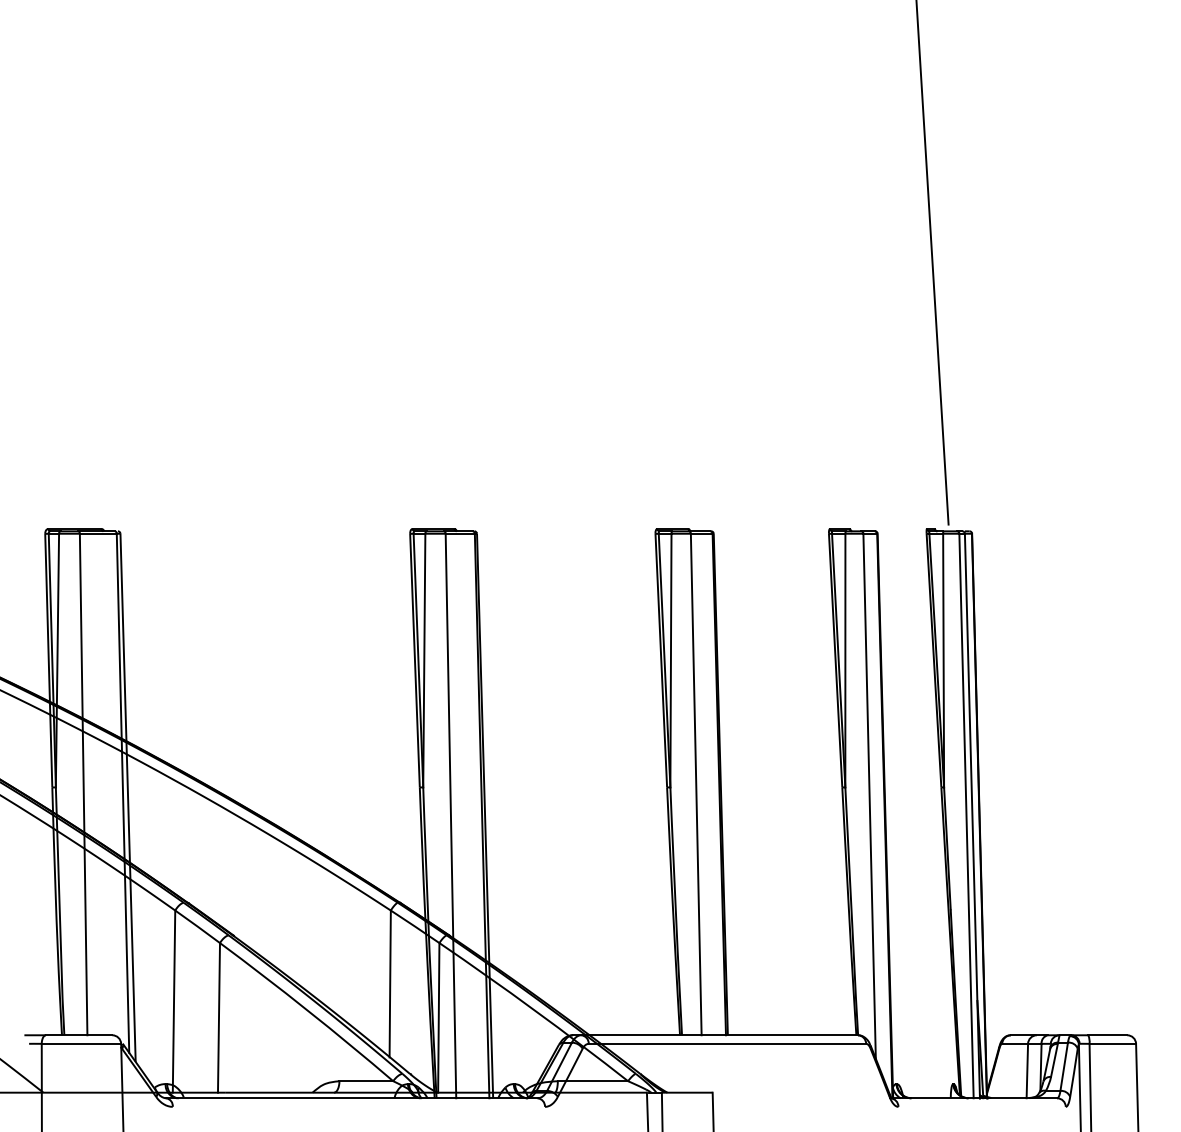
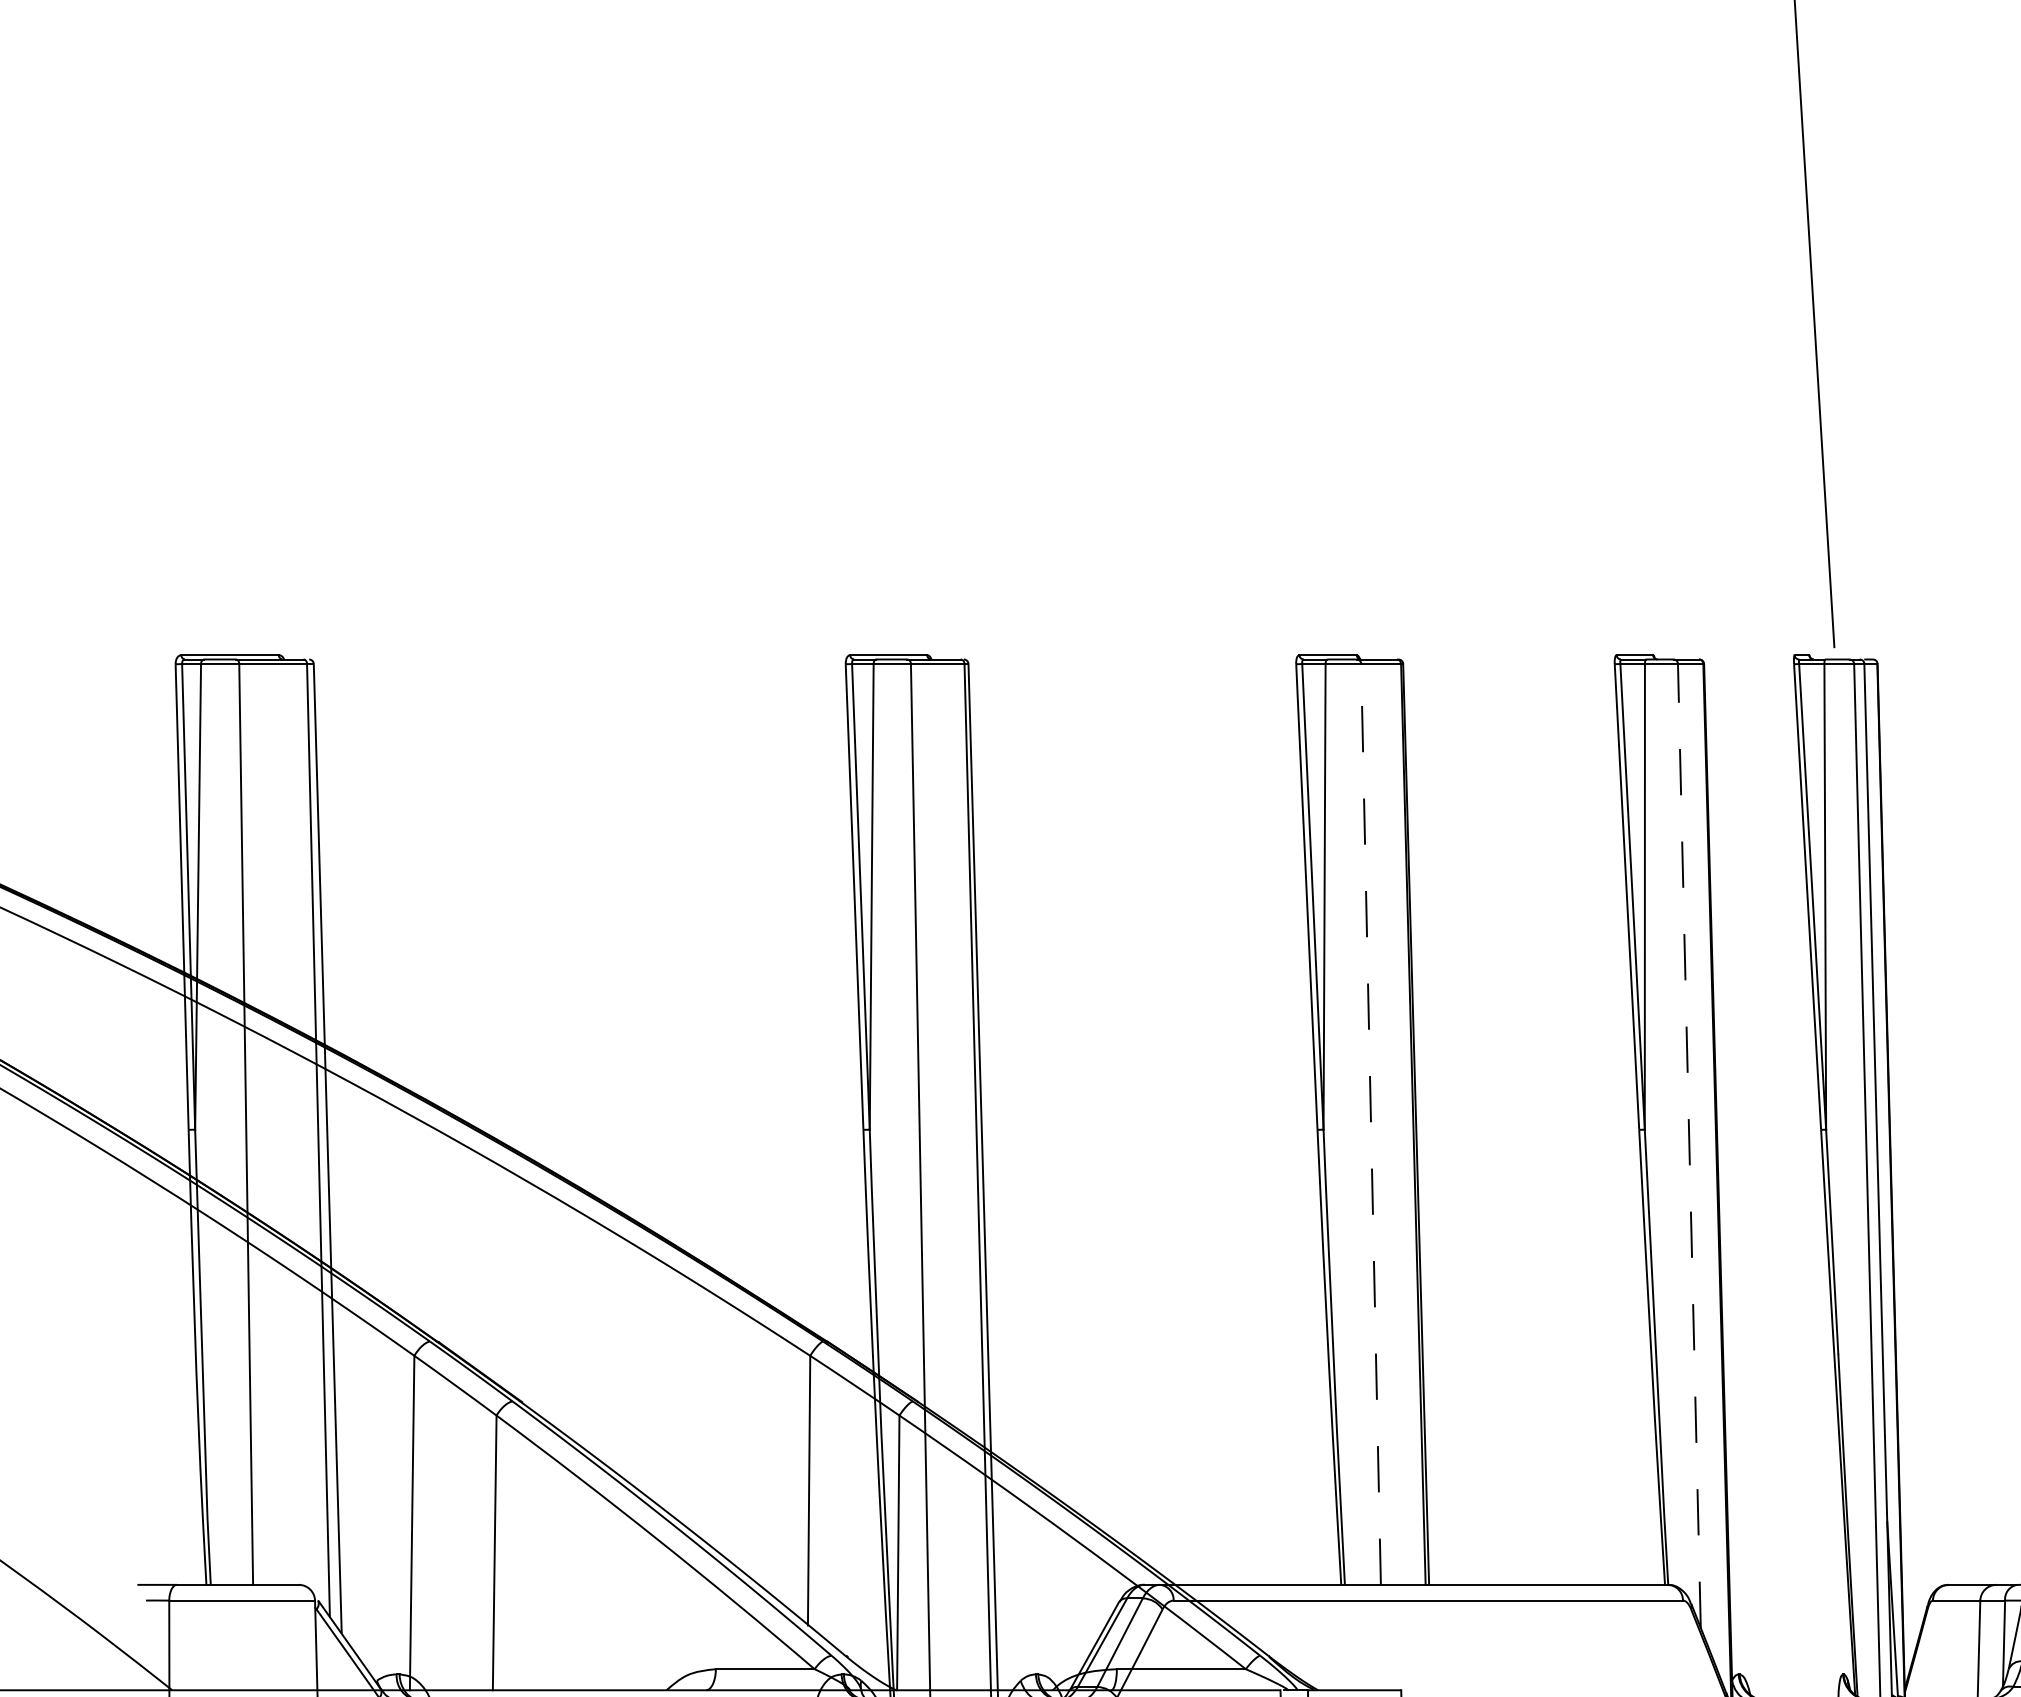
line: (696, 784) -> (1371, 1124), solid -> dashed
line: (869, 796) -> (1689, 1146), solid -> dashed

